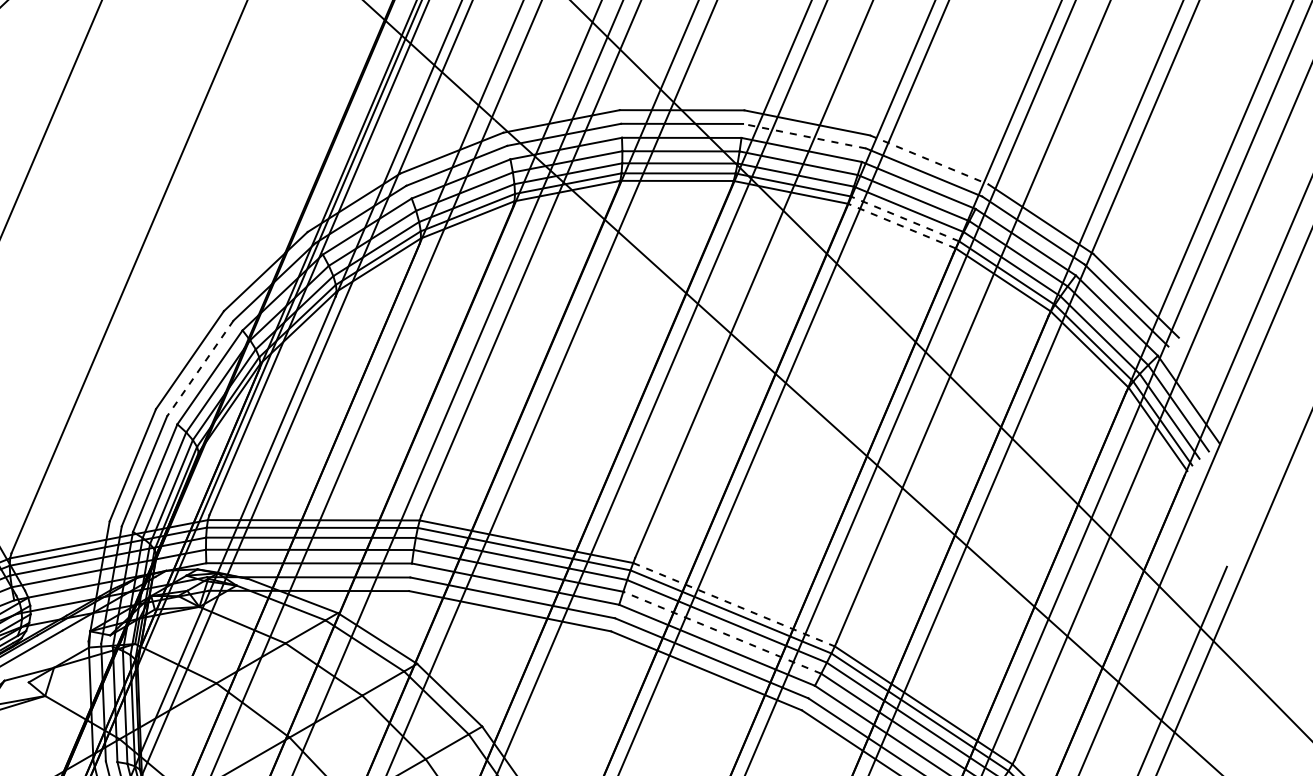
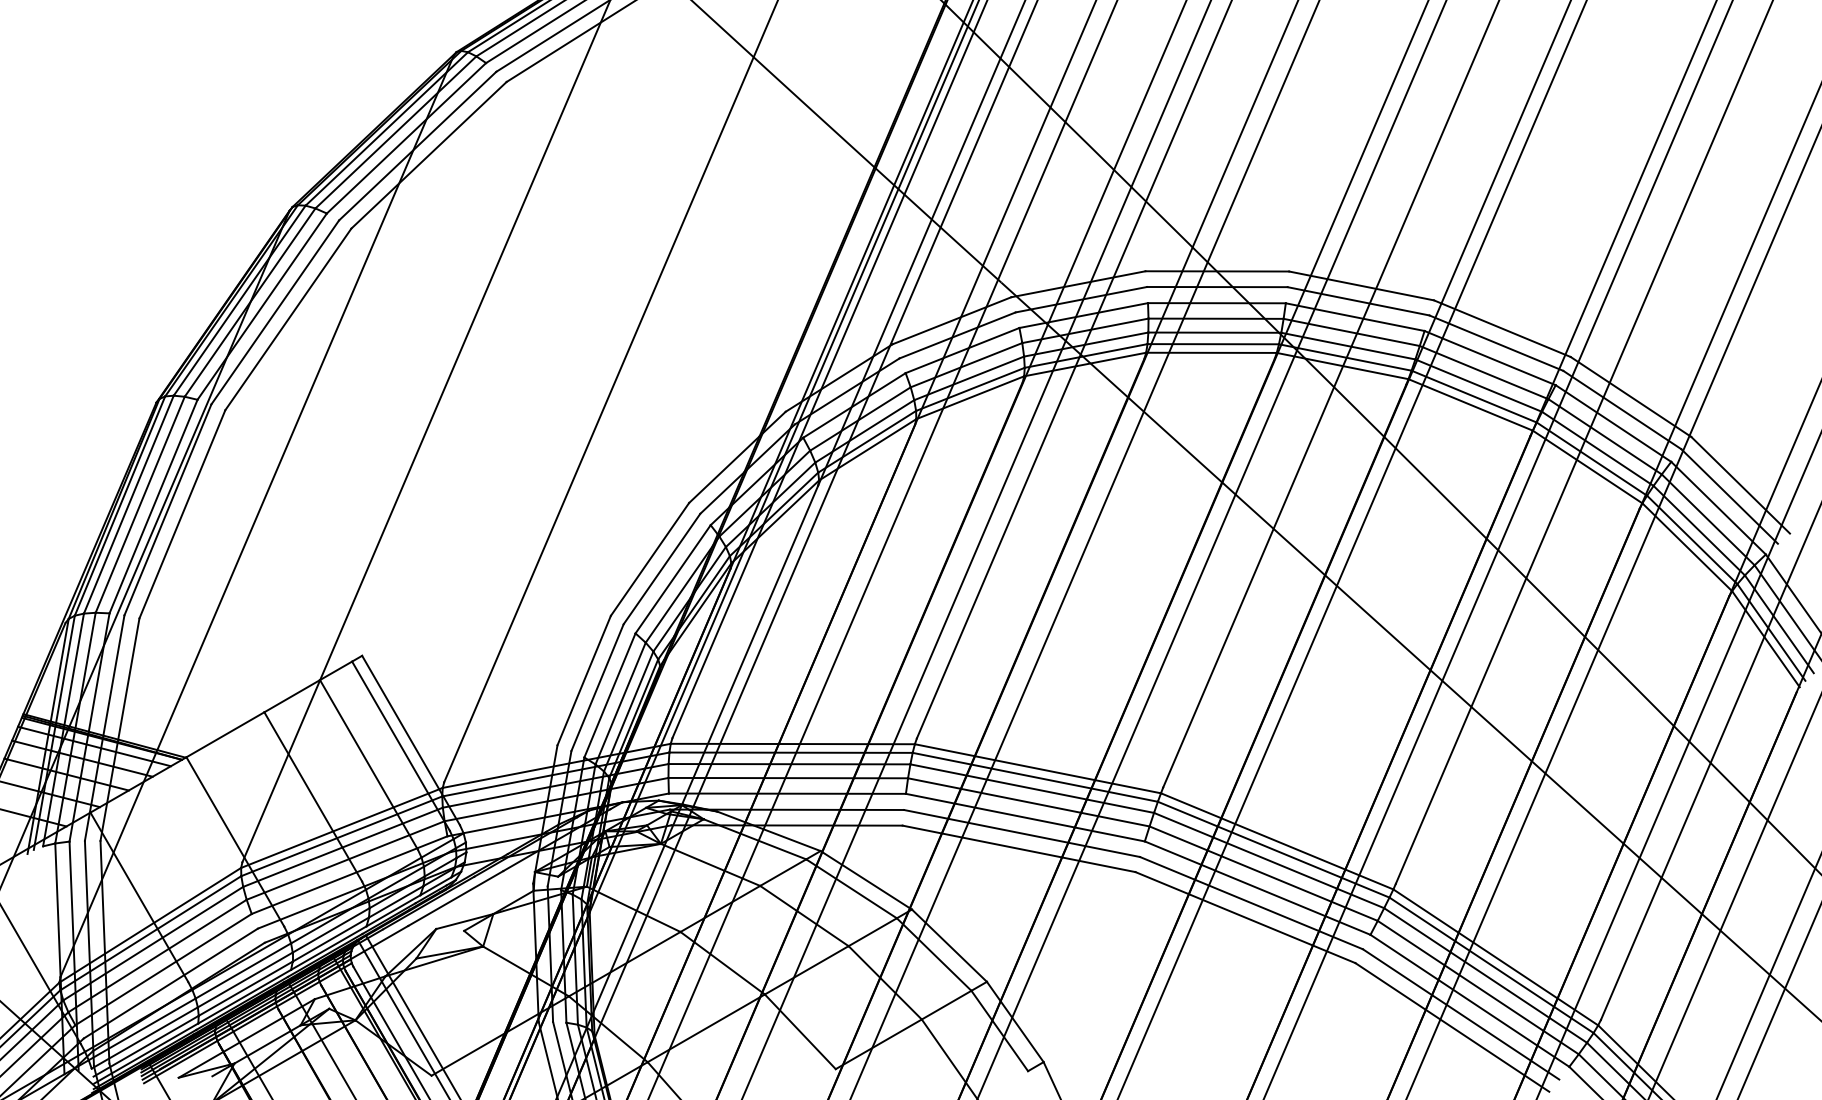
line: (804, 136) -> (1358, 301), dashed -> solid
line: (929, 159) -> (1502, 328), dashed -> solid
line: (905, 218) -> (1474, 396), dashed -> solid
line: (901, 225) -> (1470, 404), dashed -> solid
line: (199, 368) -> (661, 569), dashed -> solid
line: (734, 604) -> (1277, 841), dashed -> solid
line: (722, 632) -> (1263, 873), dashed -> solid

